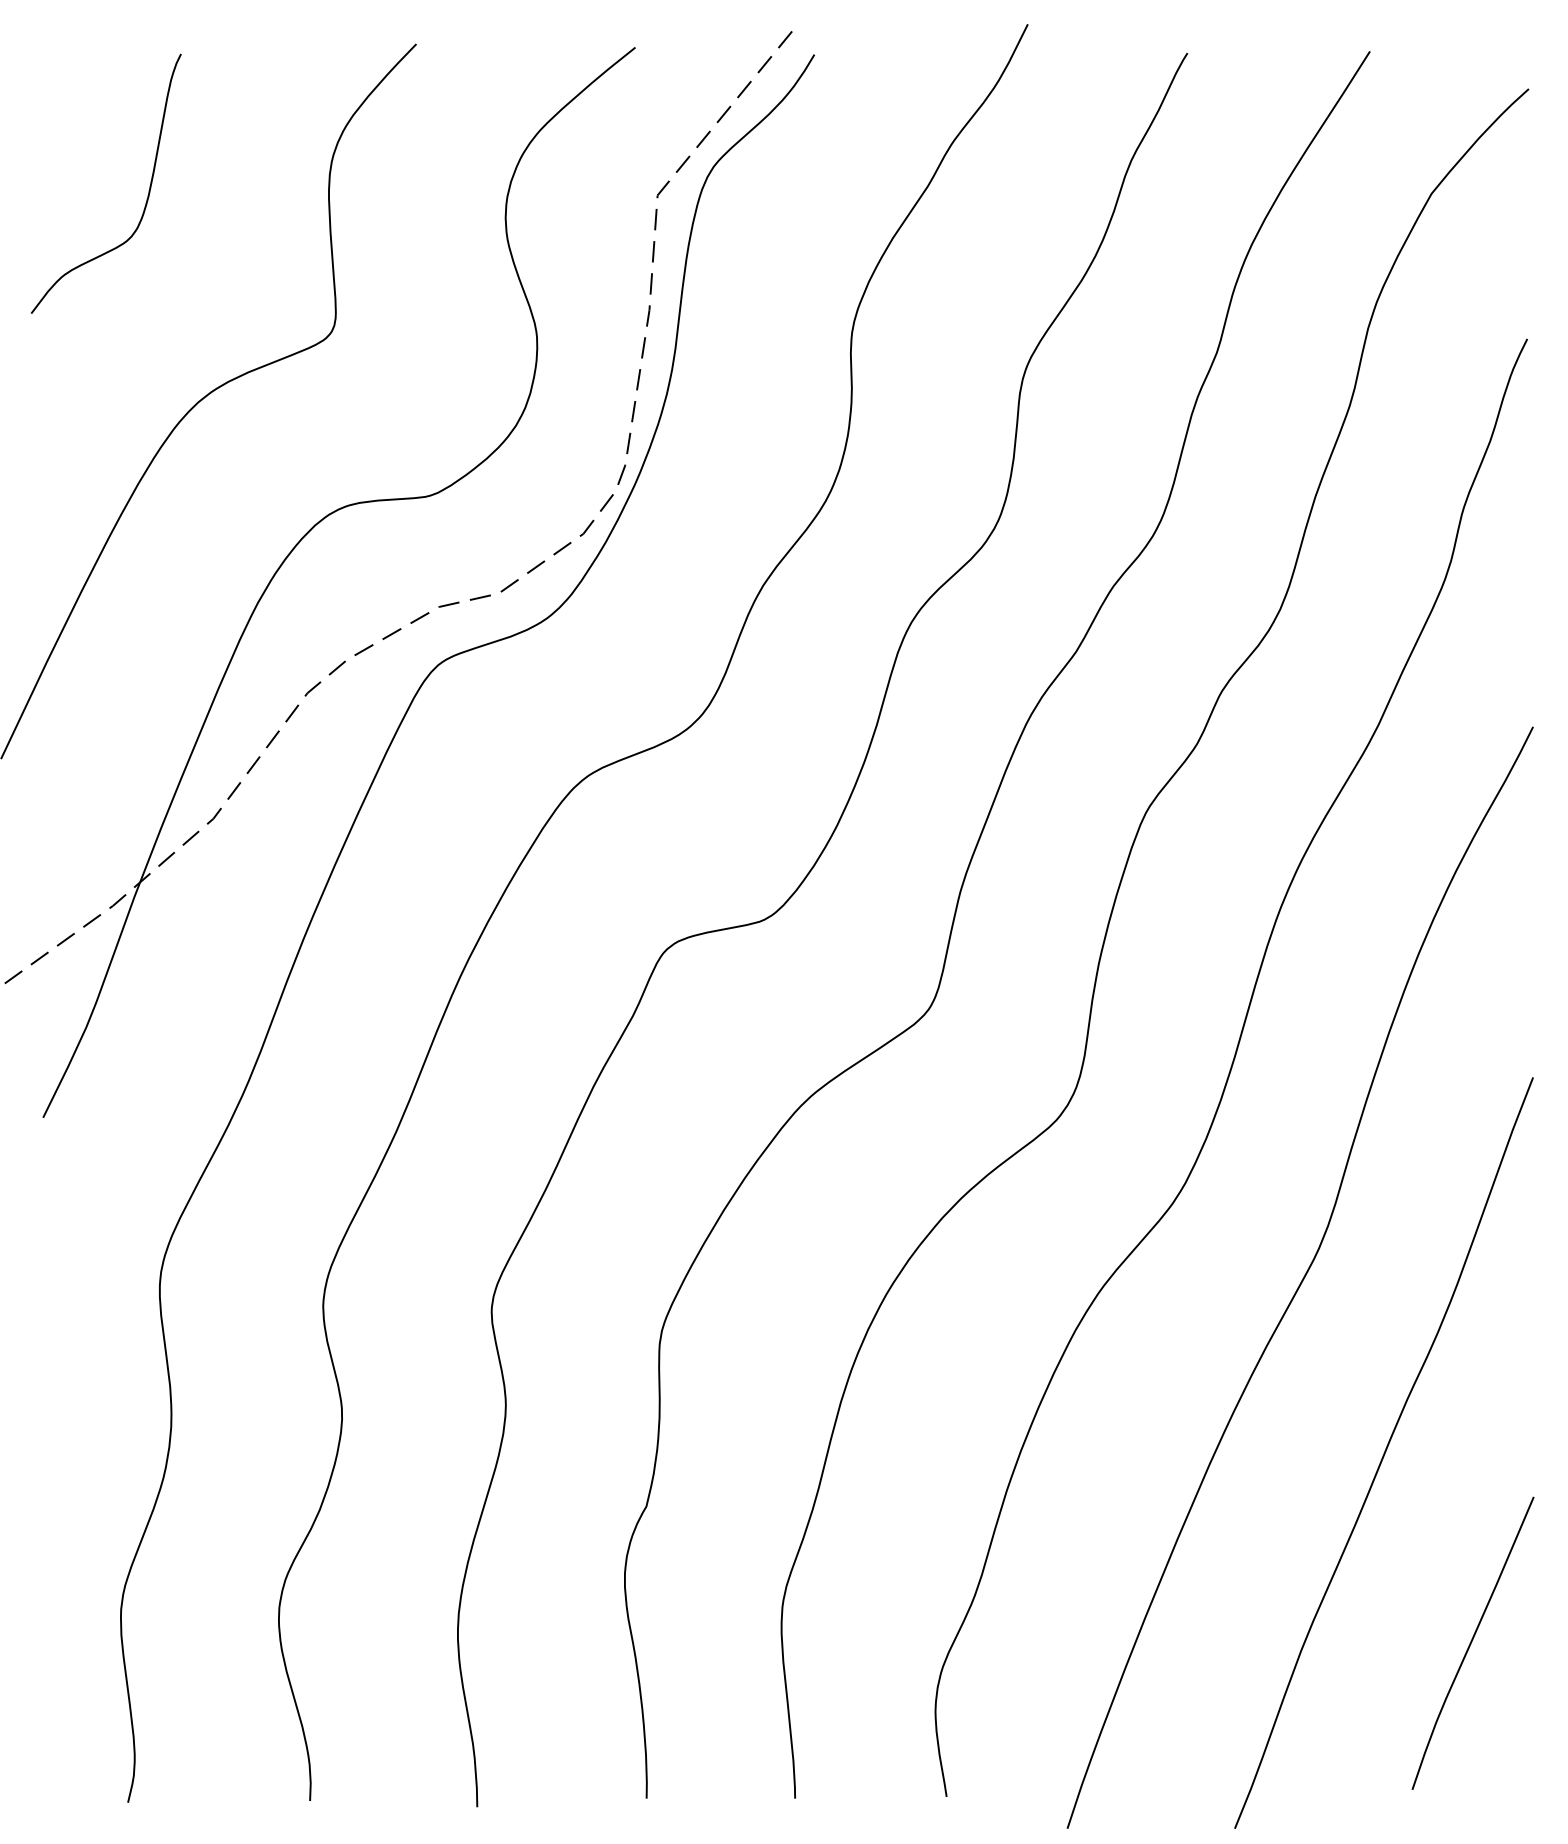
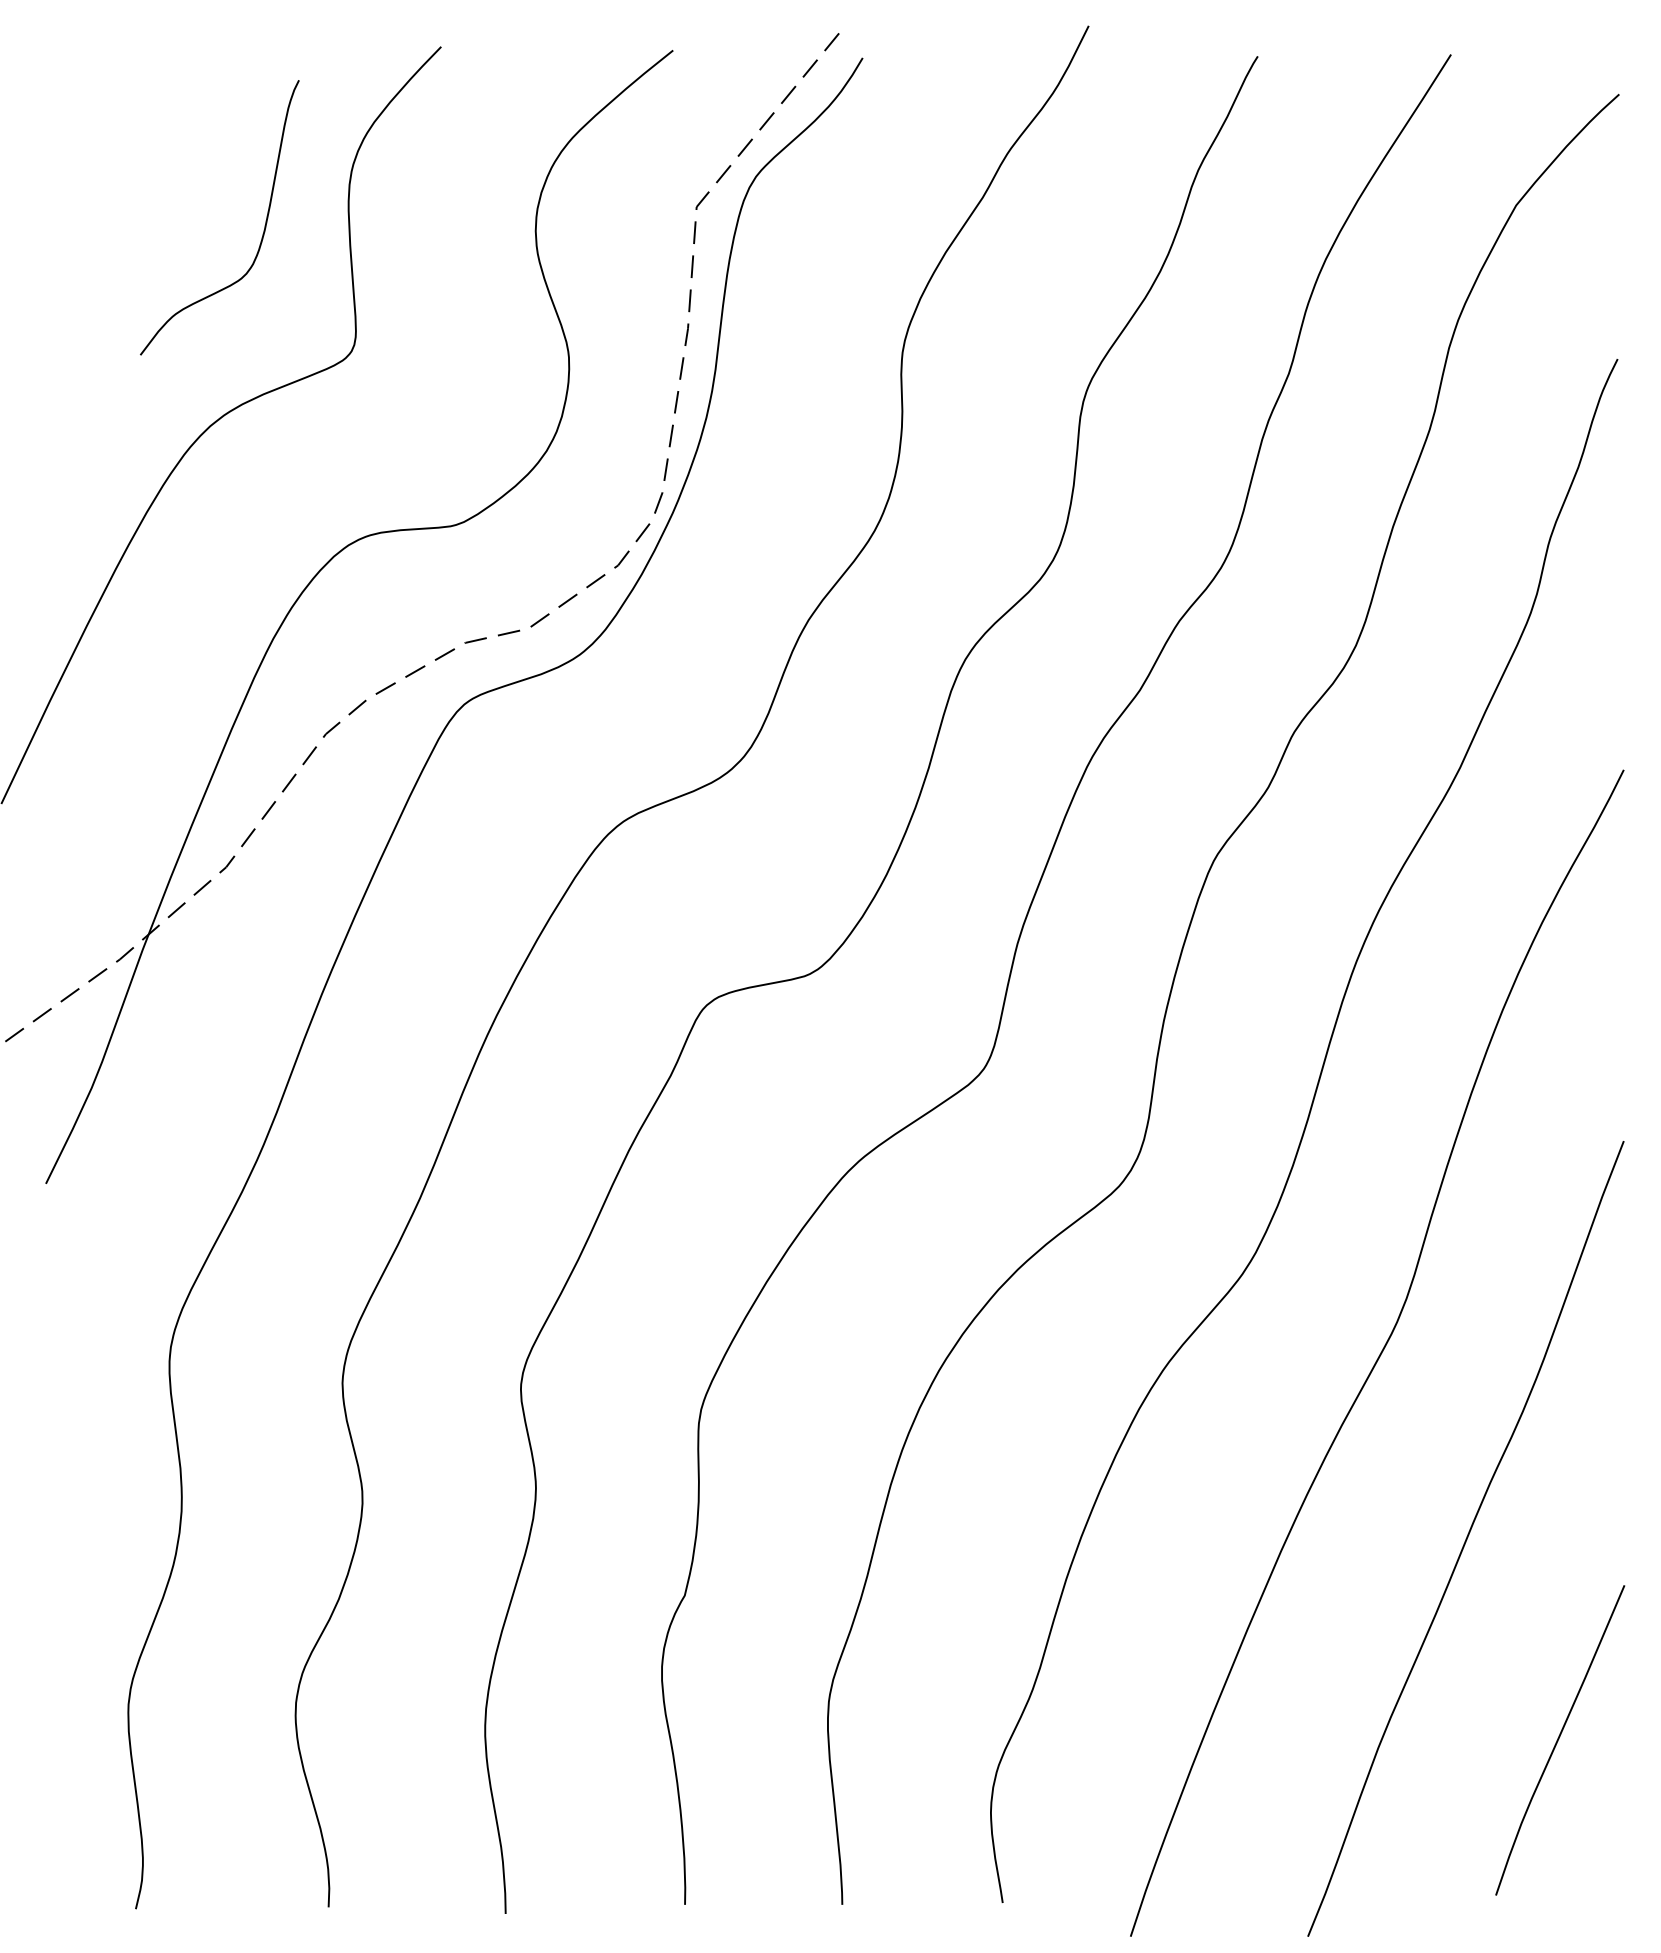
part: (148, 191) -> (264, 225), moved

